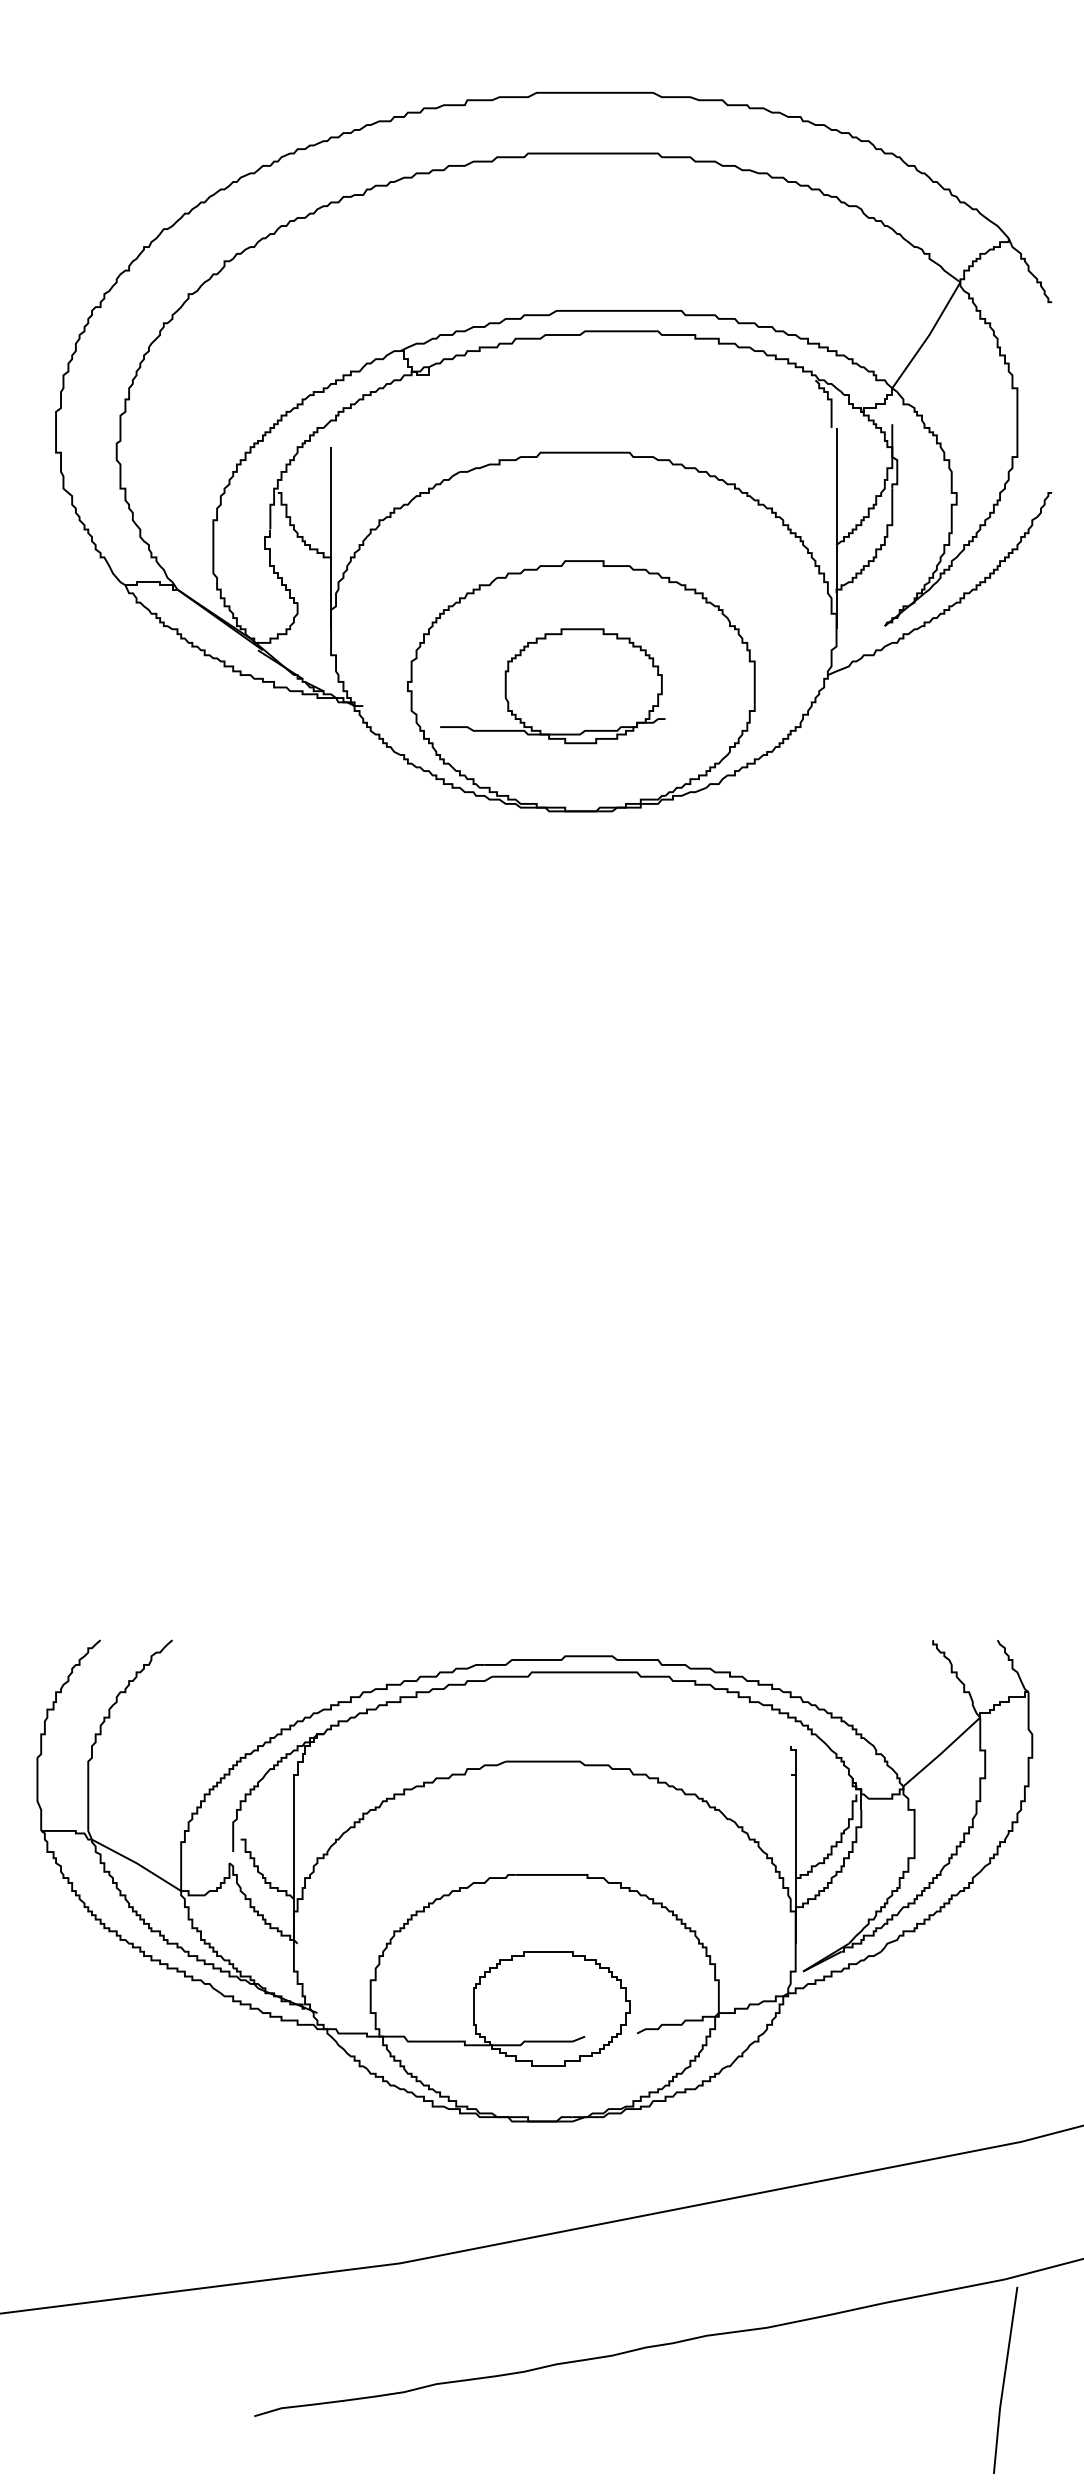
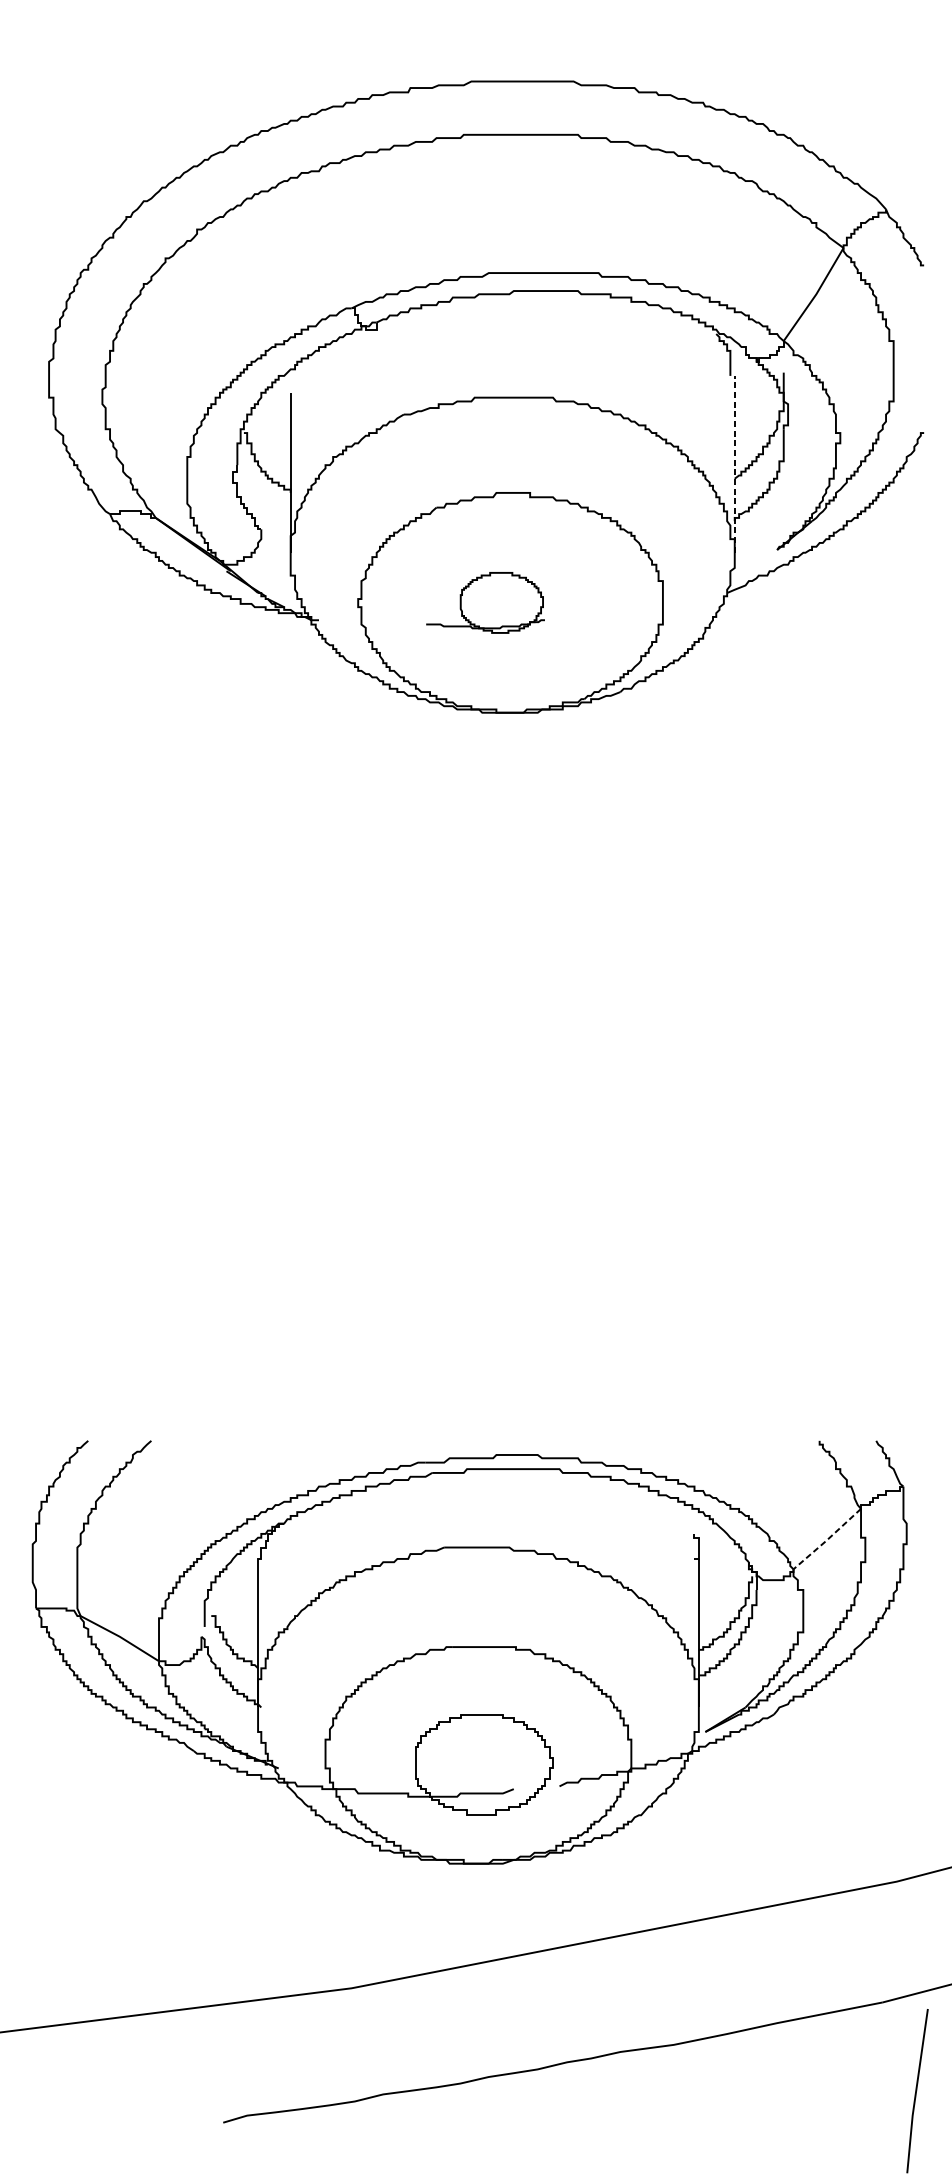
line: (836, 528) -> (734, 464), solid -> dashed
part: (552, 686) -> (485, 603), size x0.6
line: (941, 1753) -> (826, 1540), solid -> dashed
line: (1005, 2379) -> (917, 2090), moved

